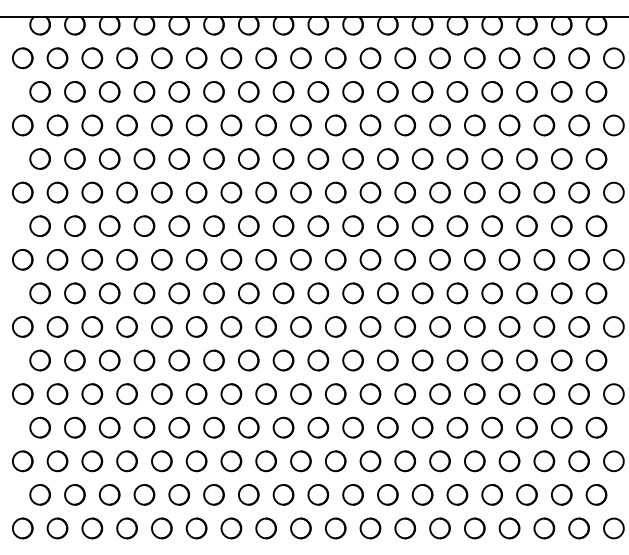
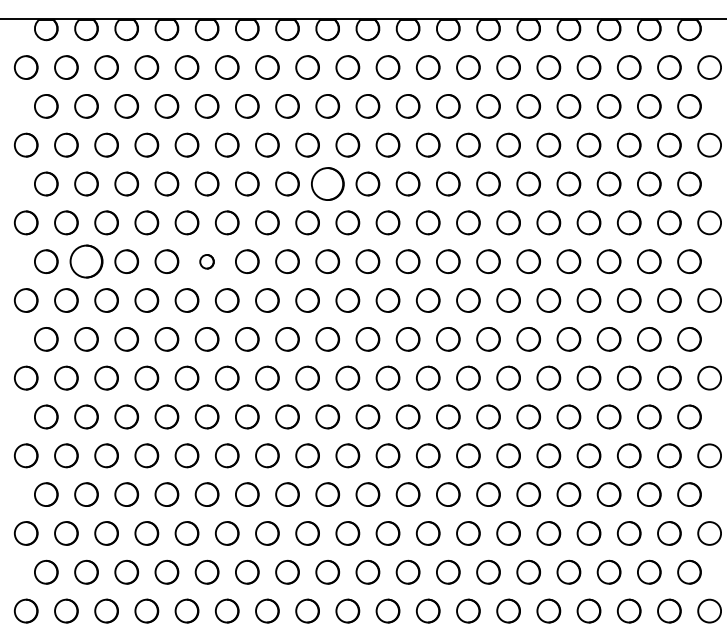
part: (283, 158) -> (327, 183), size x1.4
part: (74, 226) -> (86, 261), size x1.4
part: (178, 226) -> (206, 261), size x0.6

